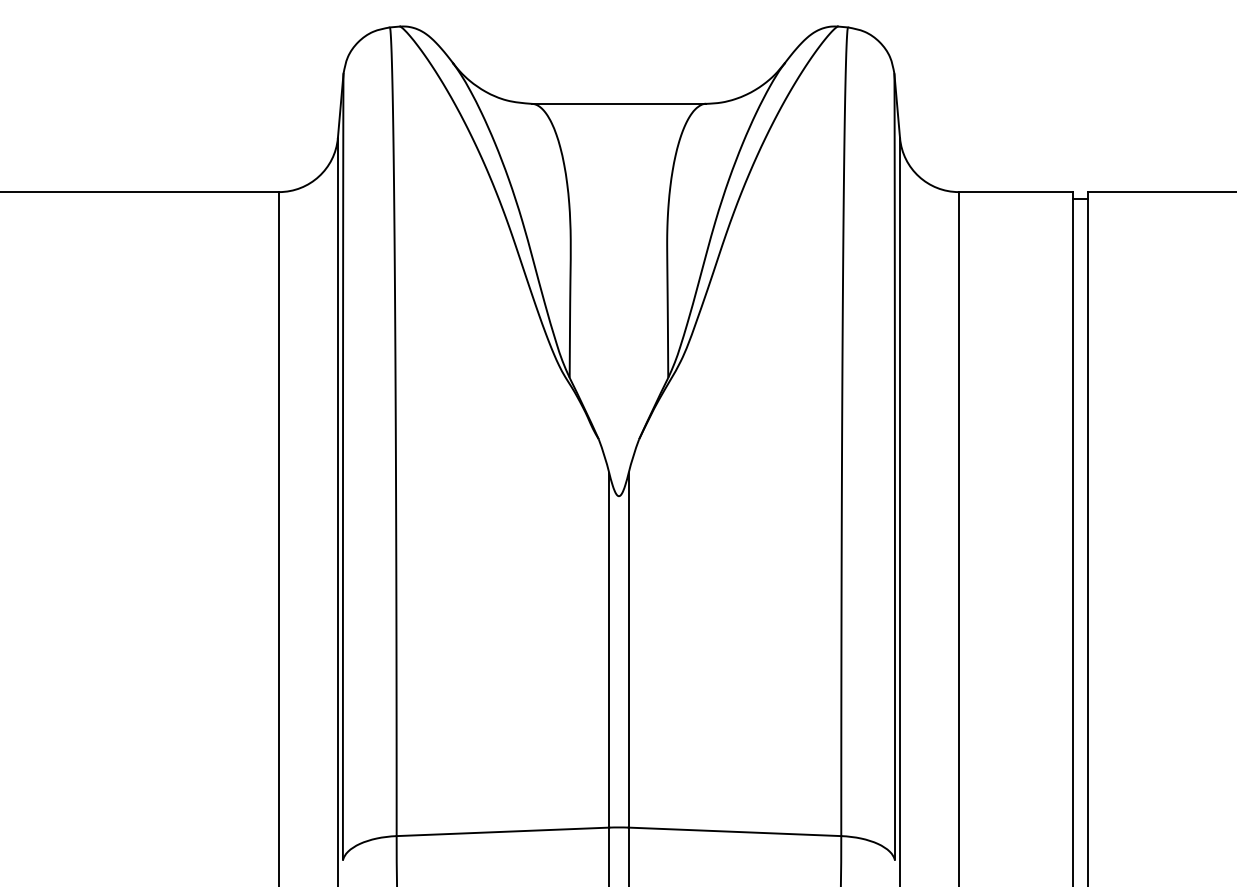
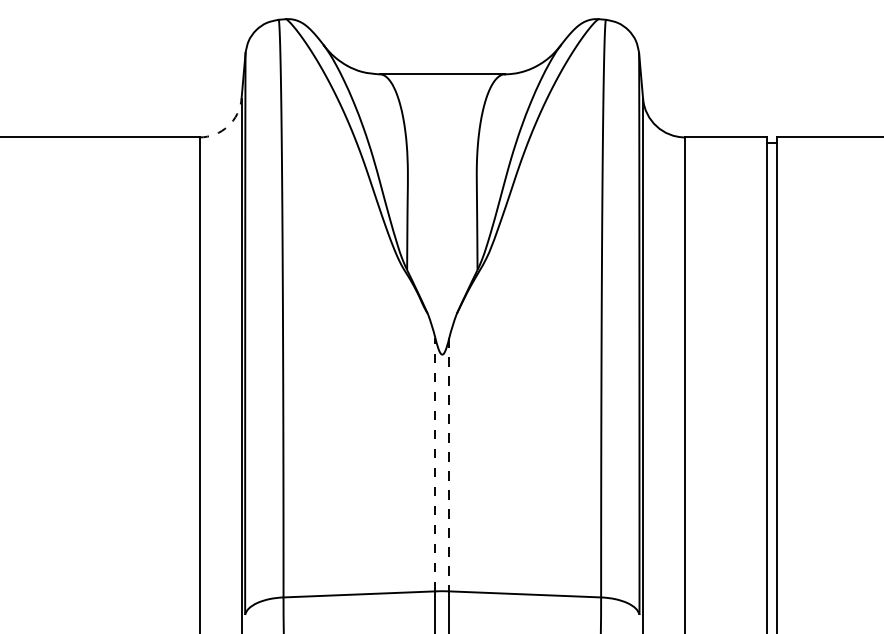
arc: (318, 176) -> (227, 126), solid -> dashed
line: (609, 649) -> (435, 464), solid -> dashed
line: (628, 650) -> (449, 464), solid -> dashed

